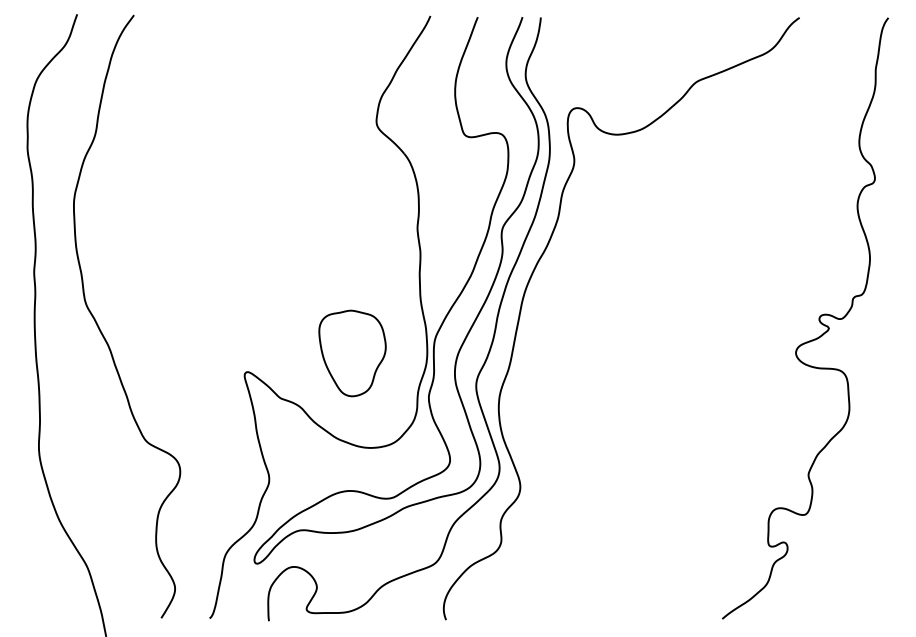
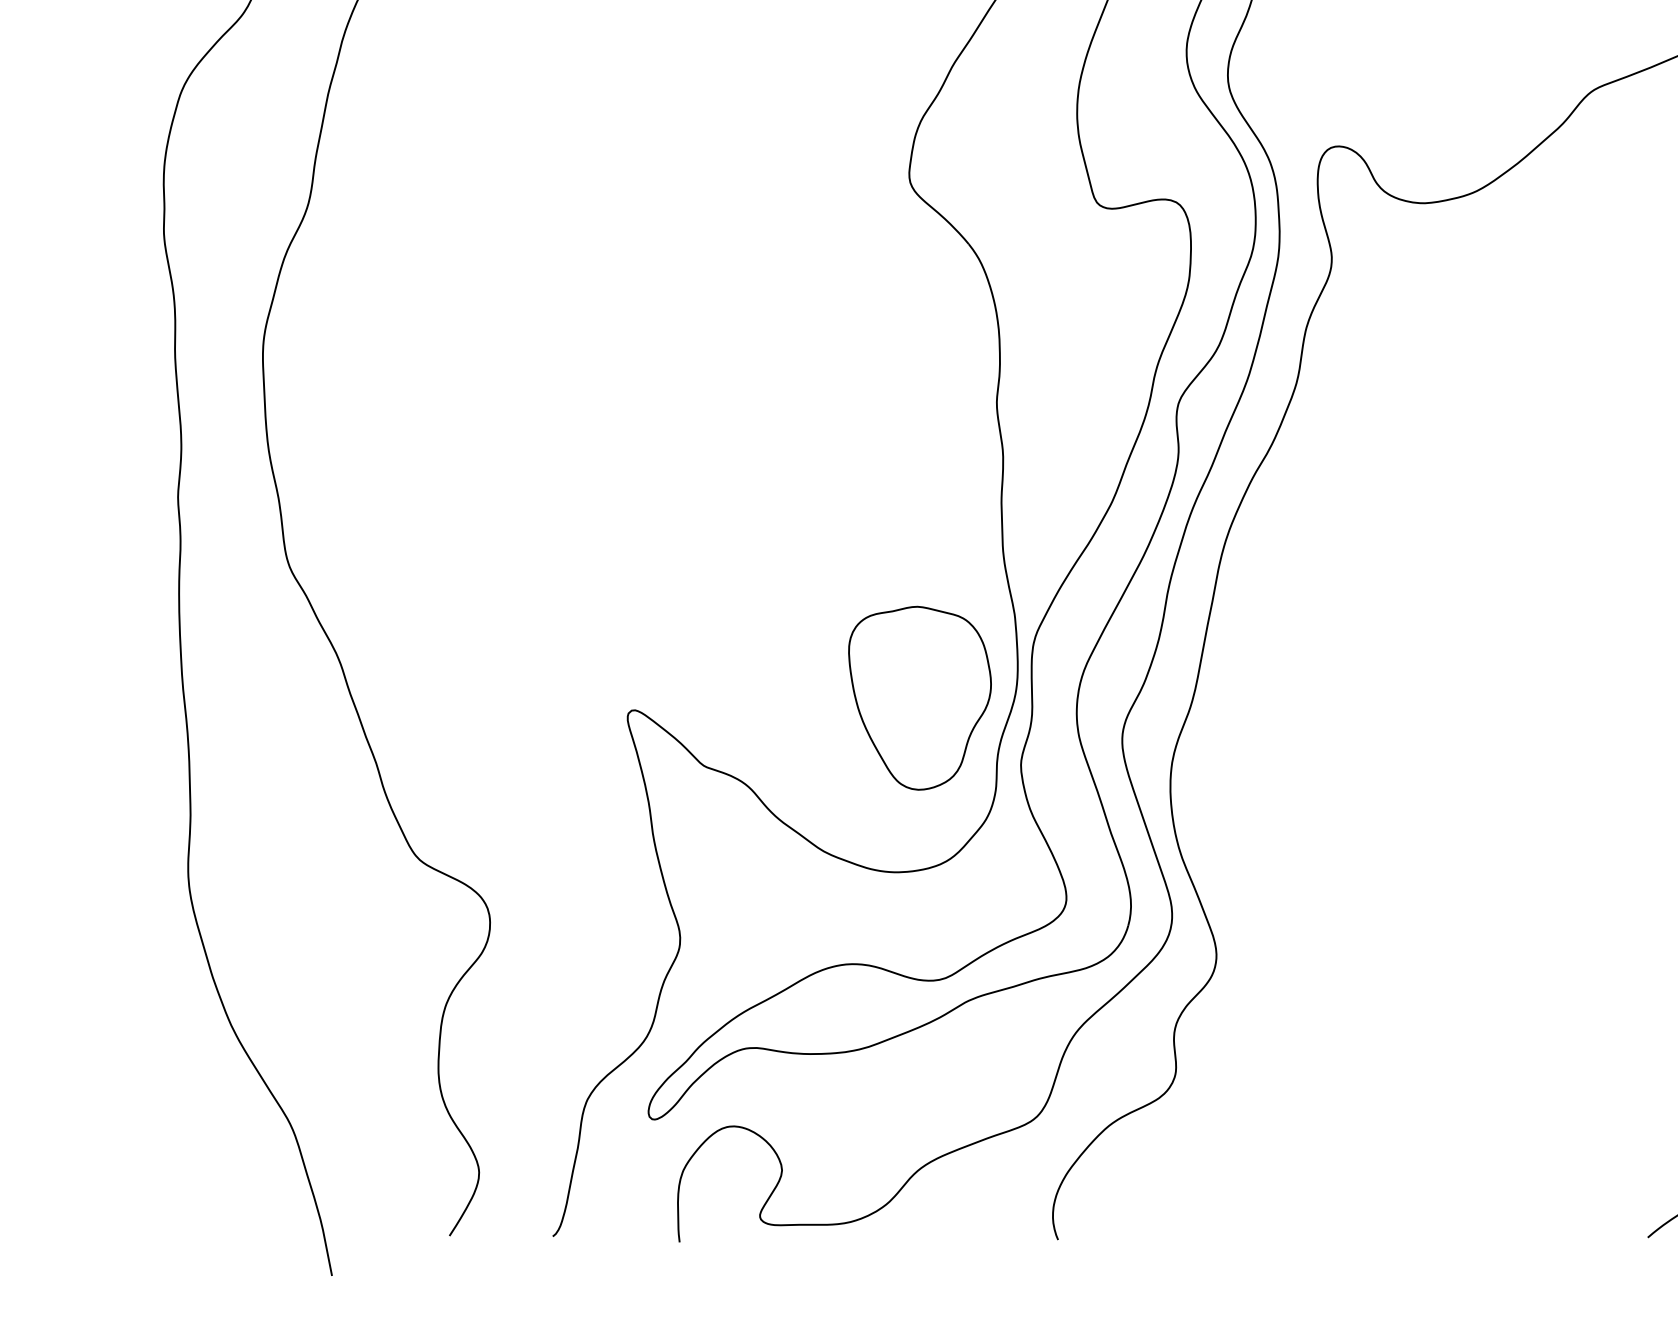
part: (352, 353) -> (919, 698), moved

